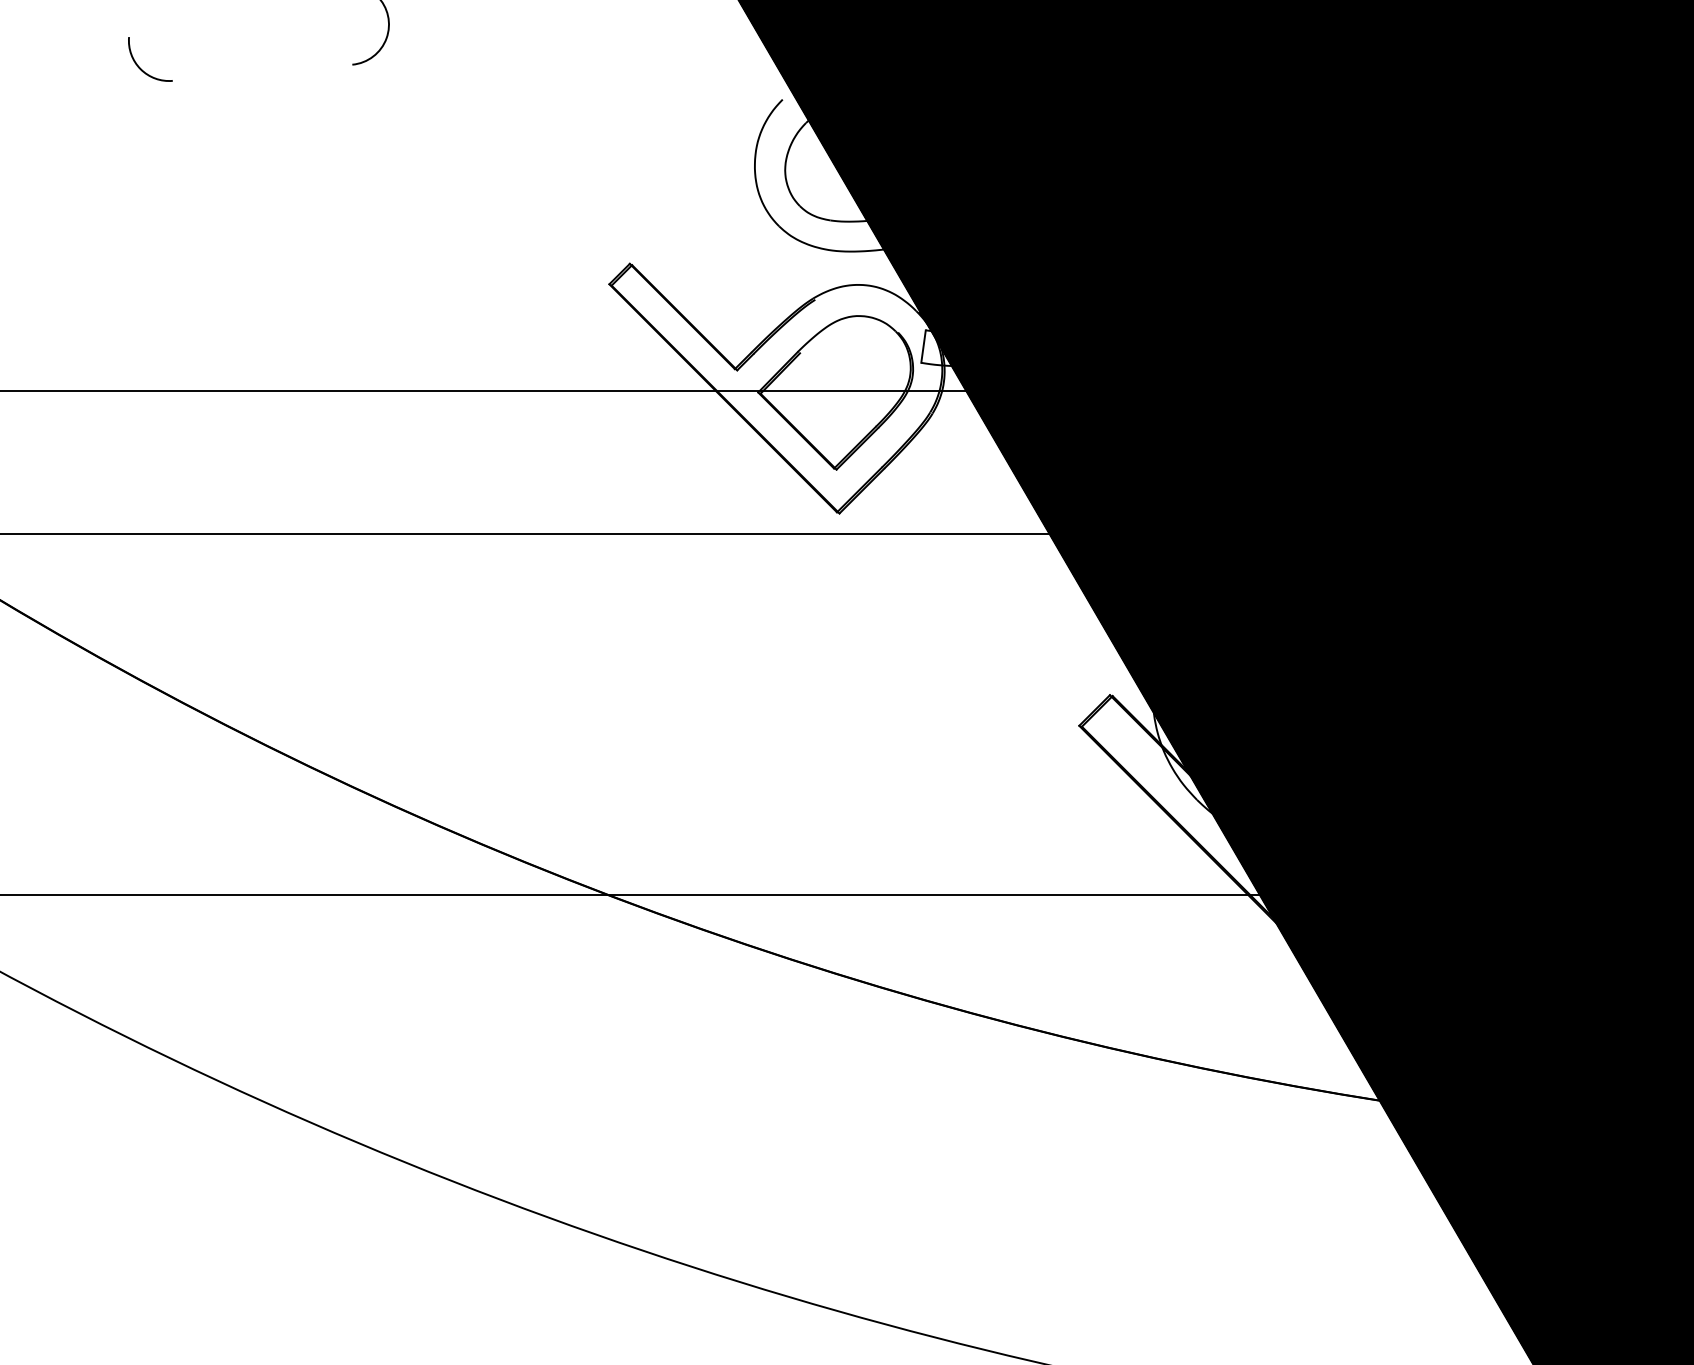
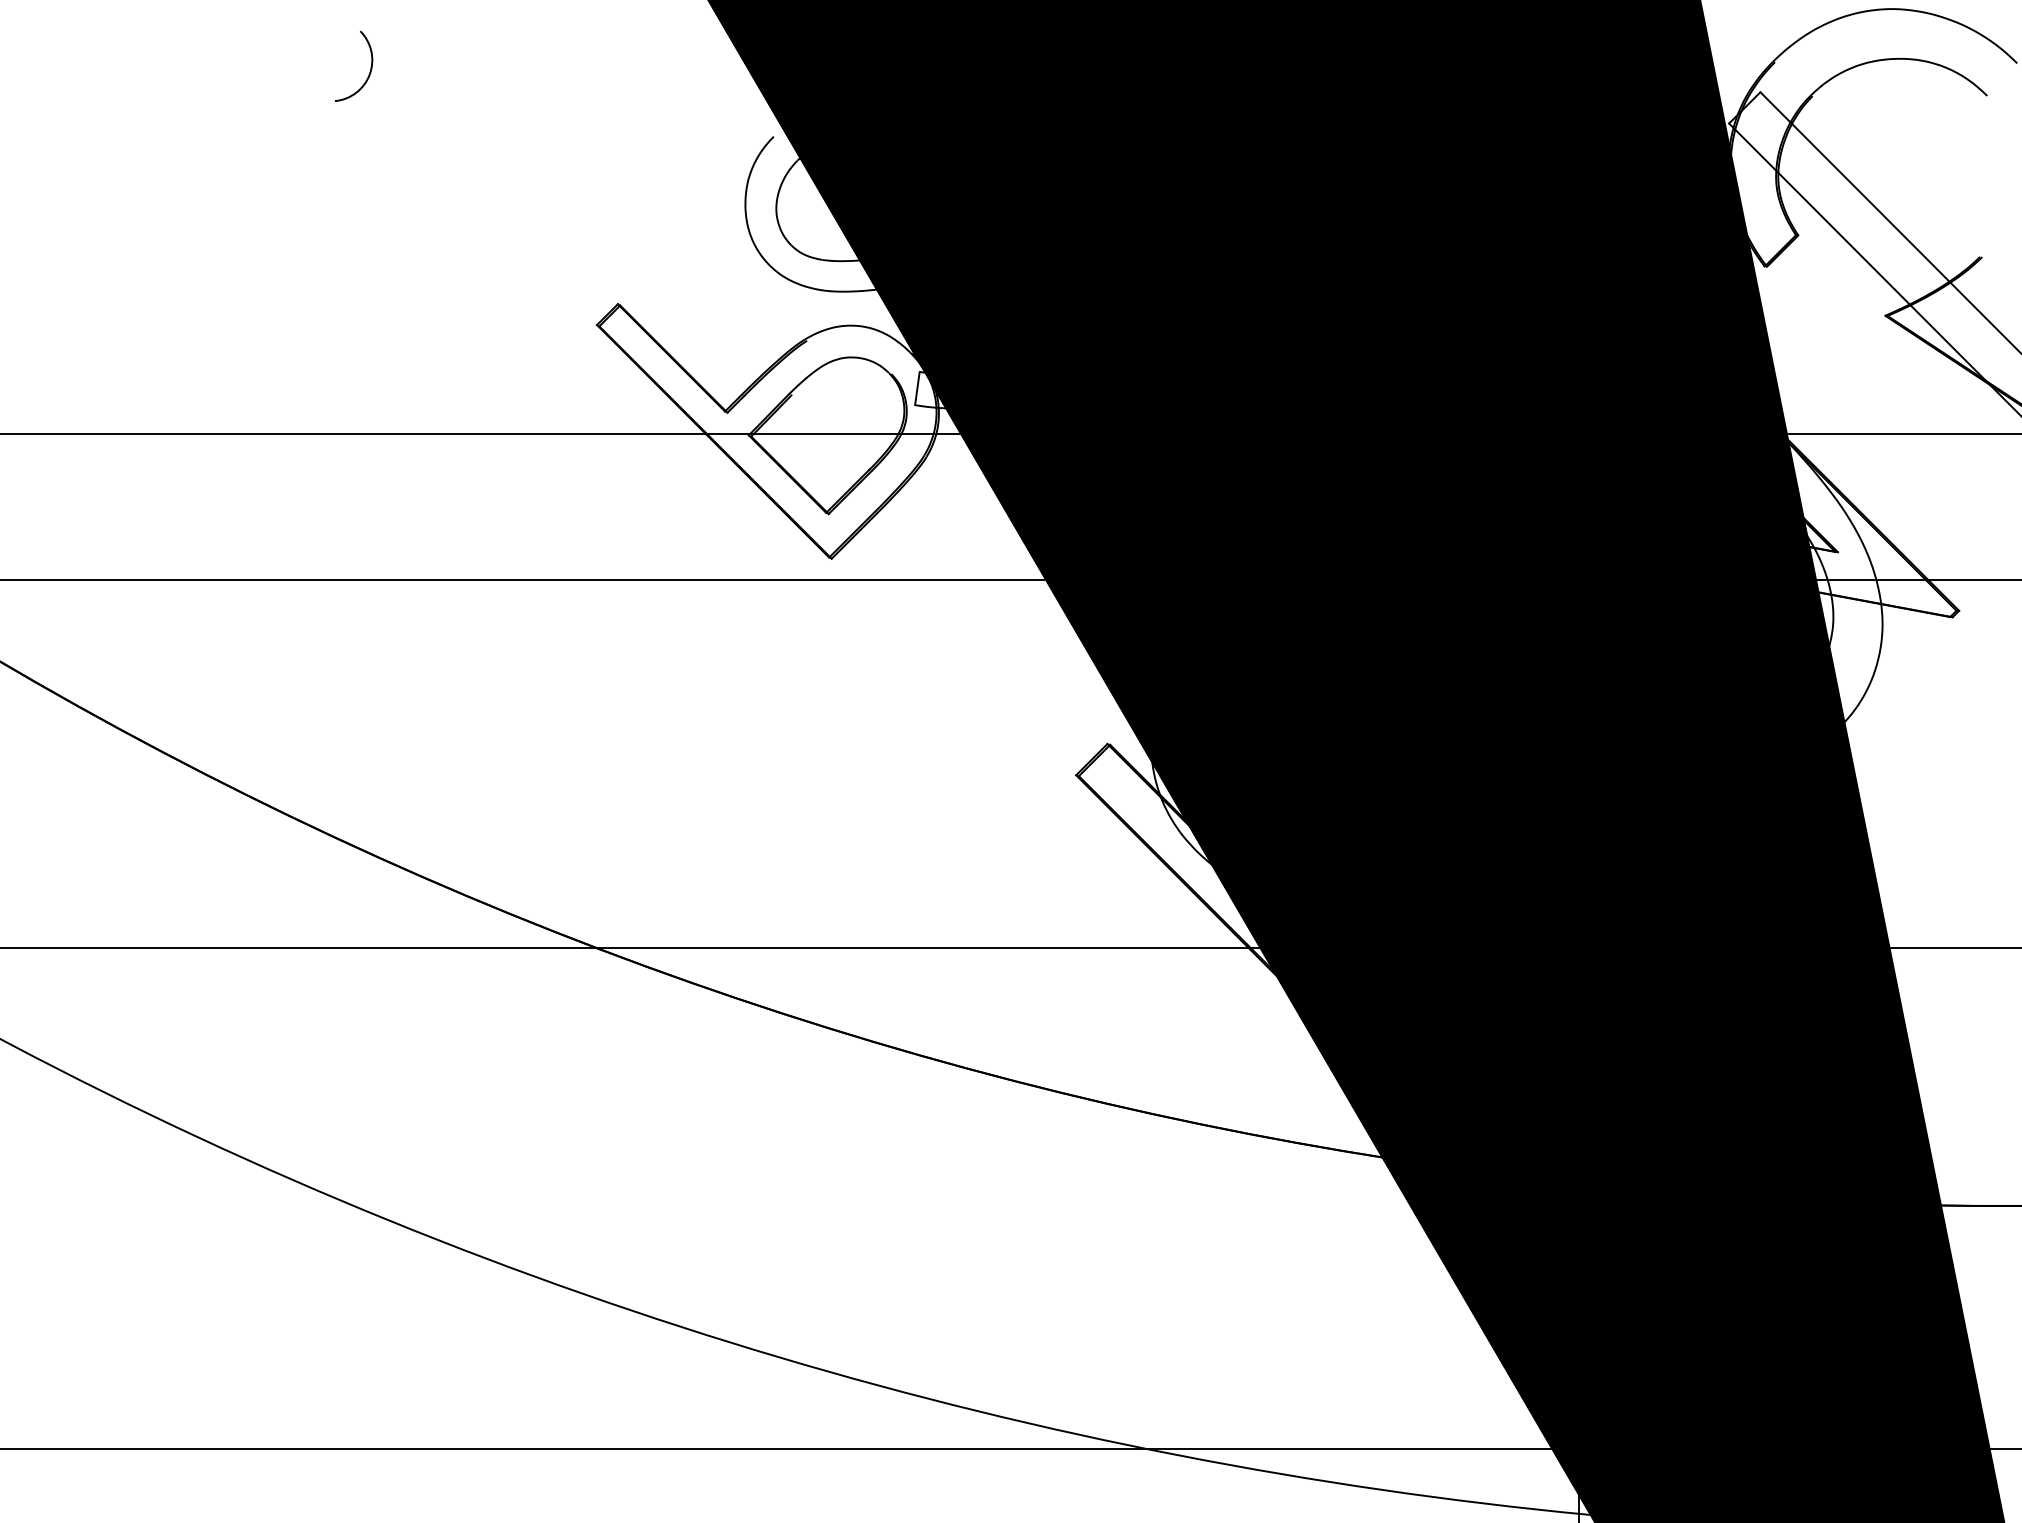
arc: (141, 68) -> (119, 104), removed

